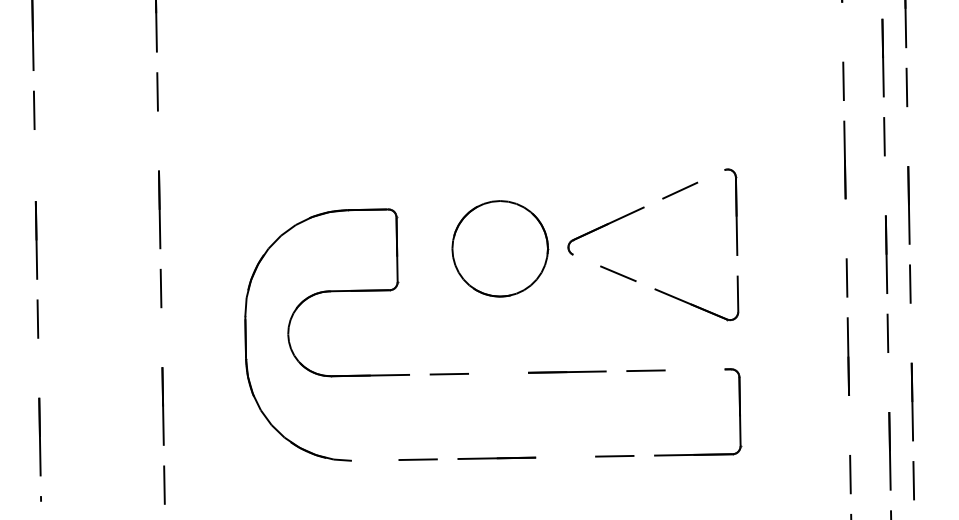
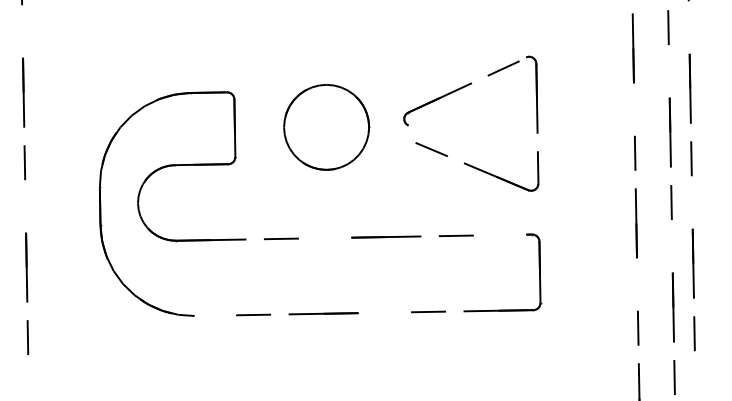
part: (632, 218) -> (461, 93), moved

